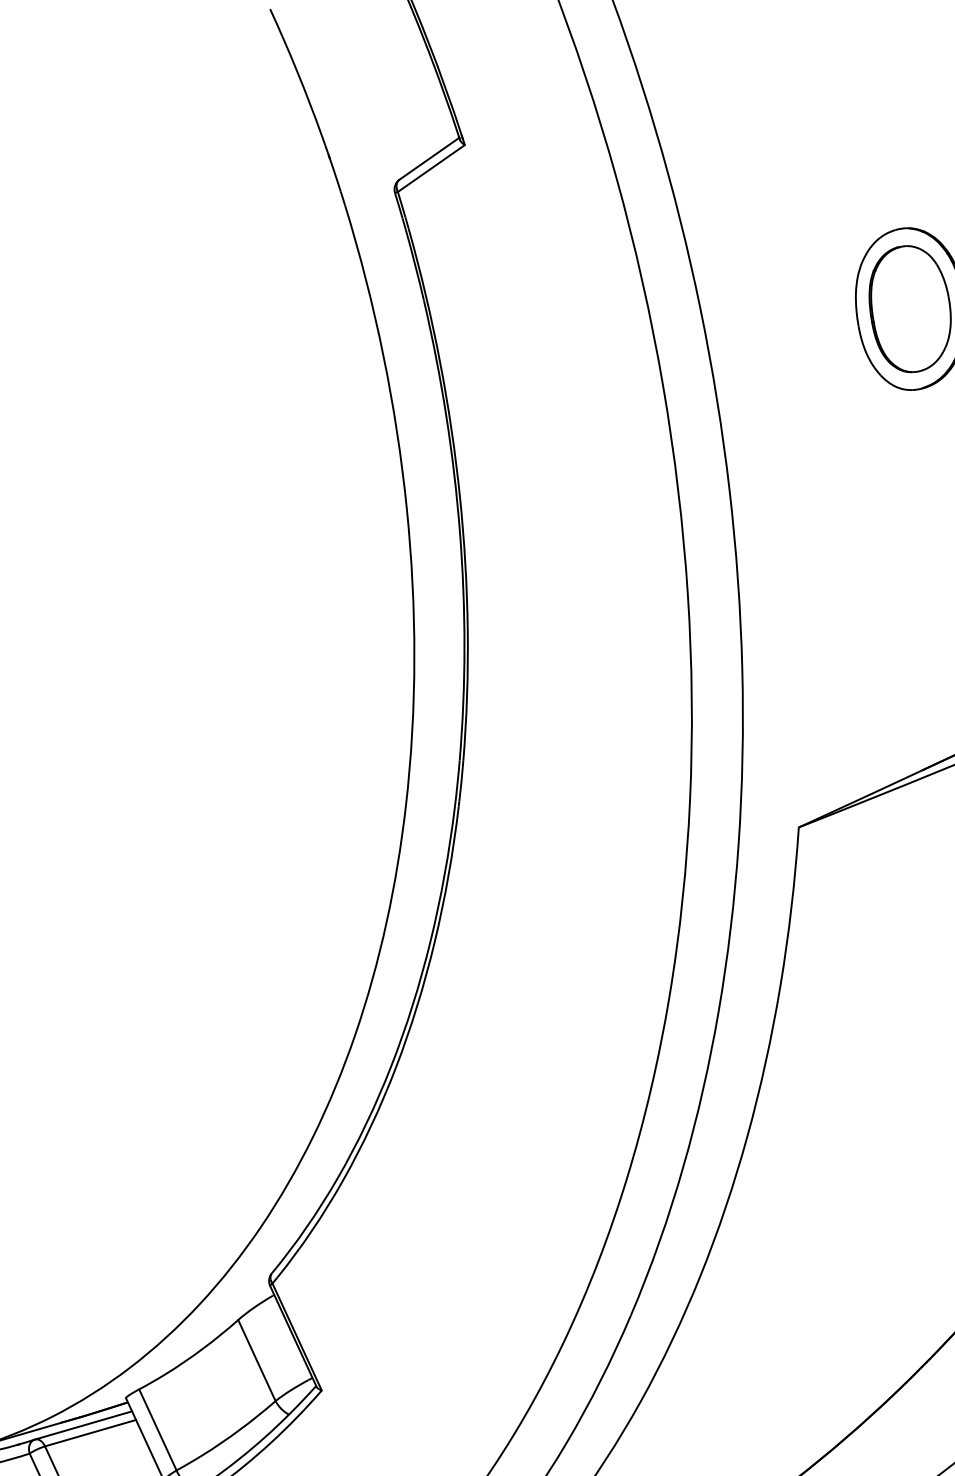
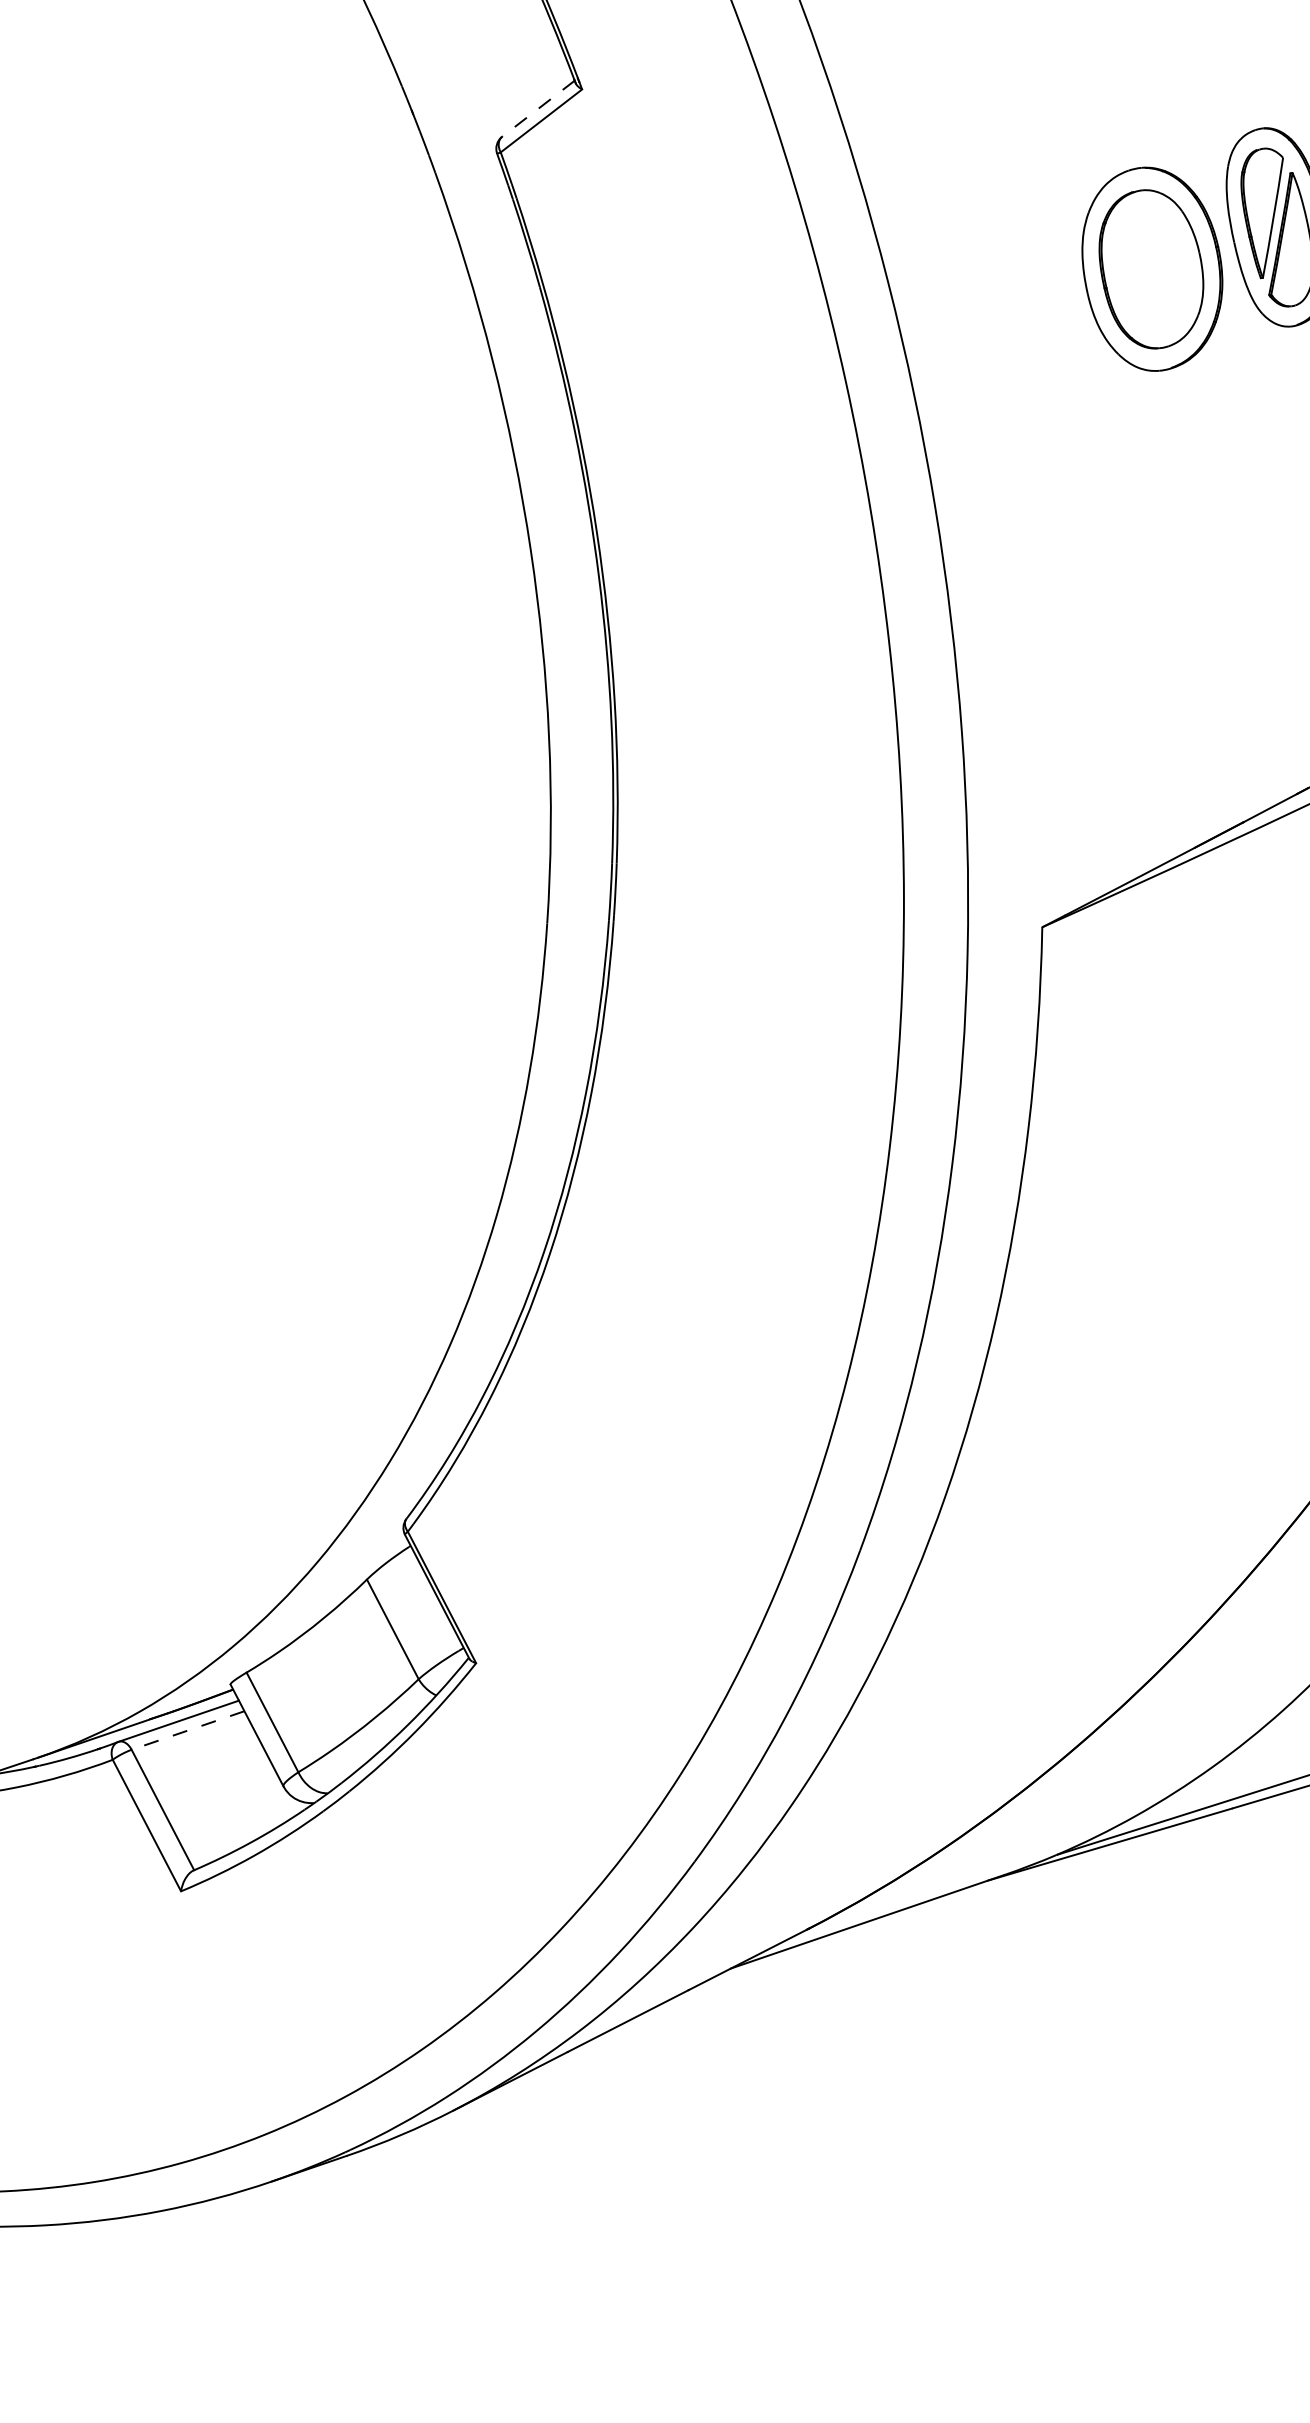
line: (429, 158) -> (538, 108), solid -> dashed
line: (90, 1433) -> (188, 1730), solid -> dashed

